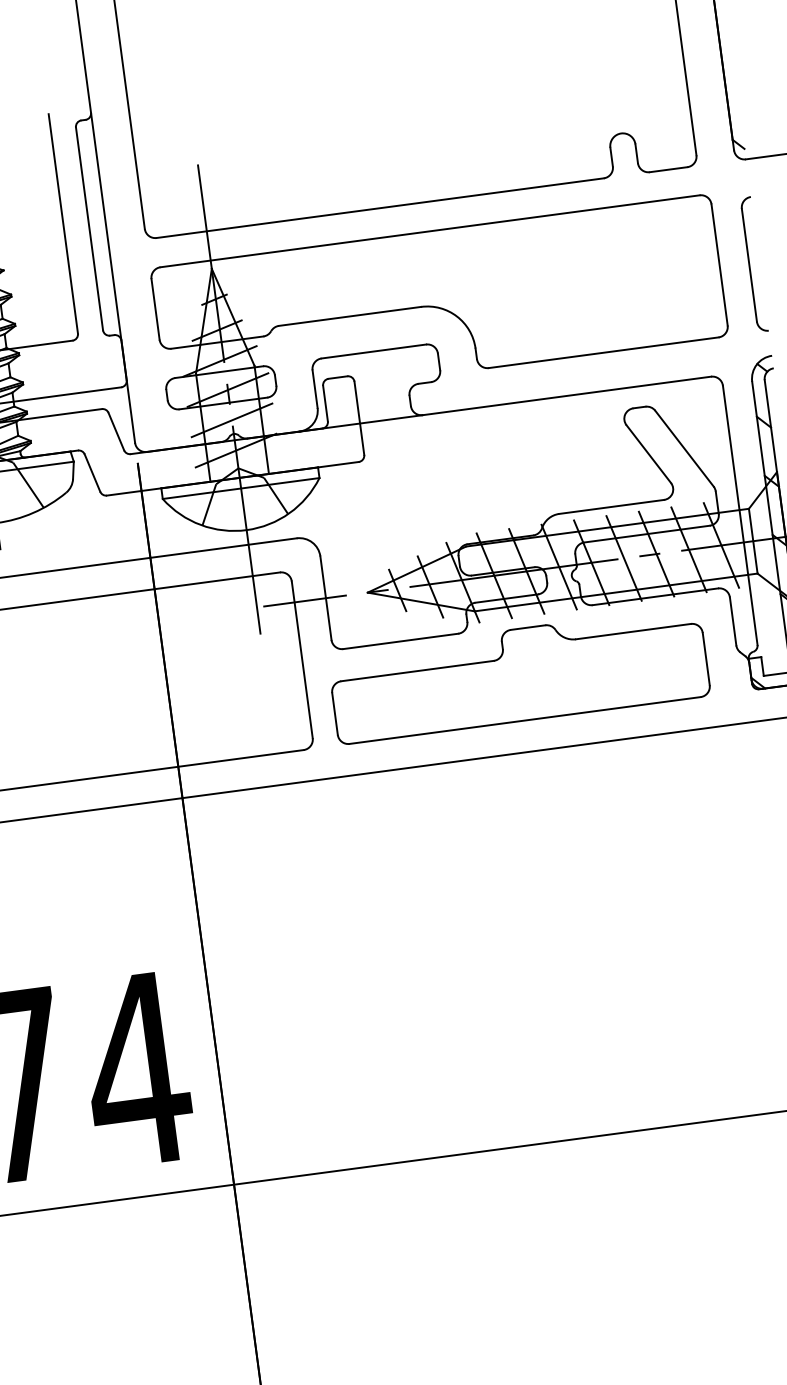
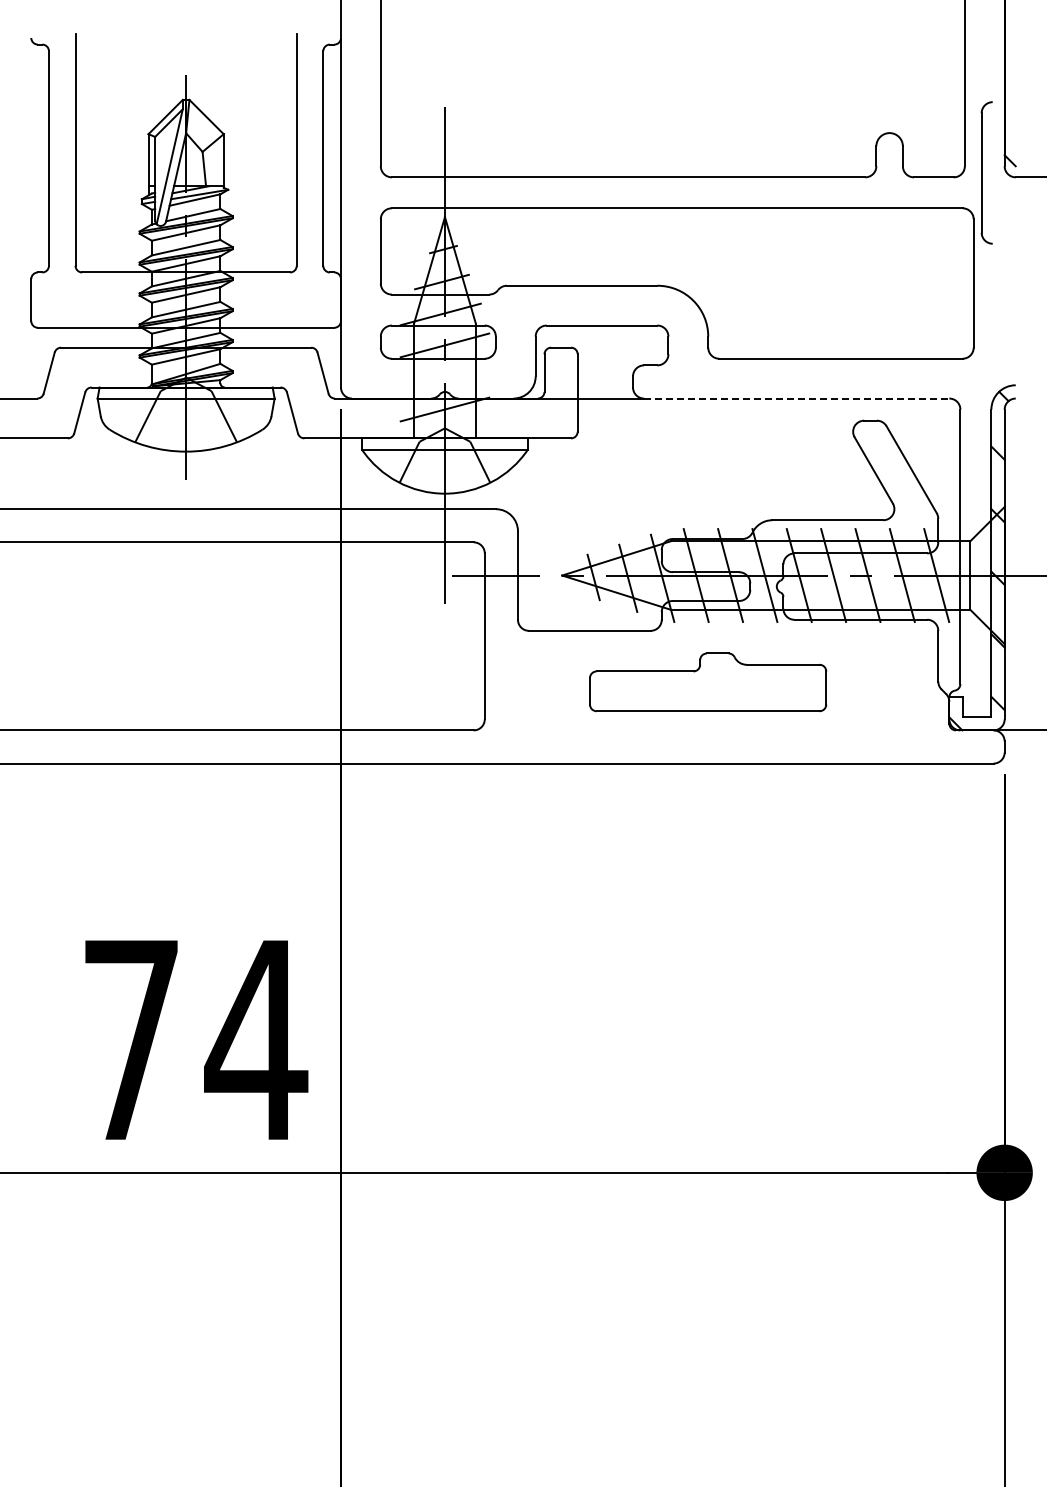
part: (753, 264) -> (986, 172), moved
line: (566, 395) -> (796, 398), solid -> dashed
line: (231, 420) -> (444, 377), removed
part: (518, 675) -> (707, 682), size x0.6

